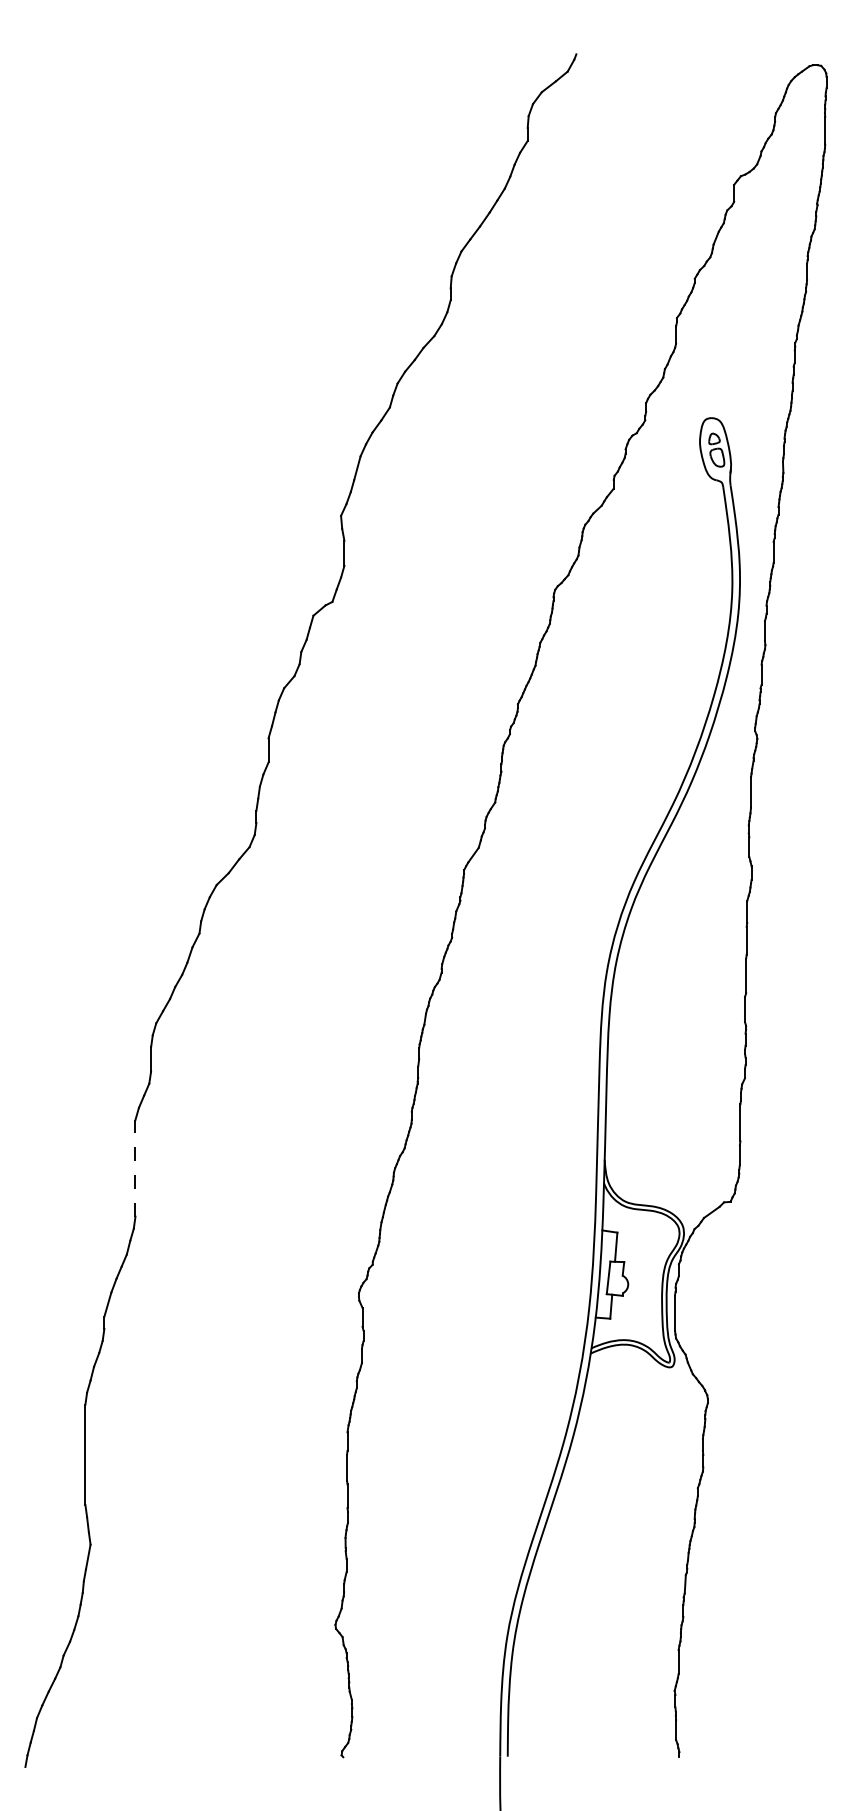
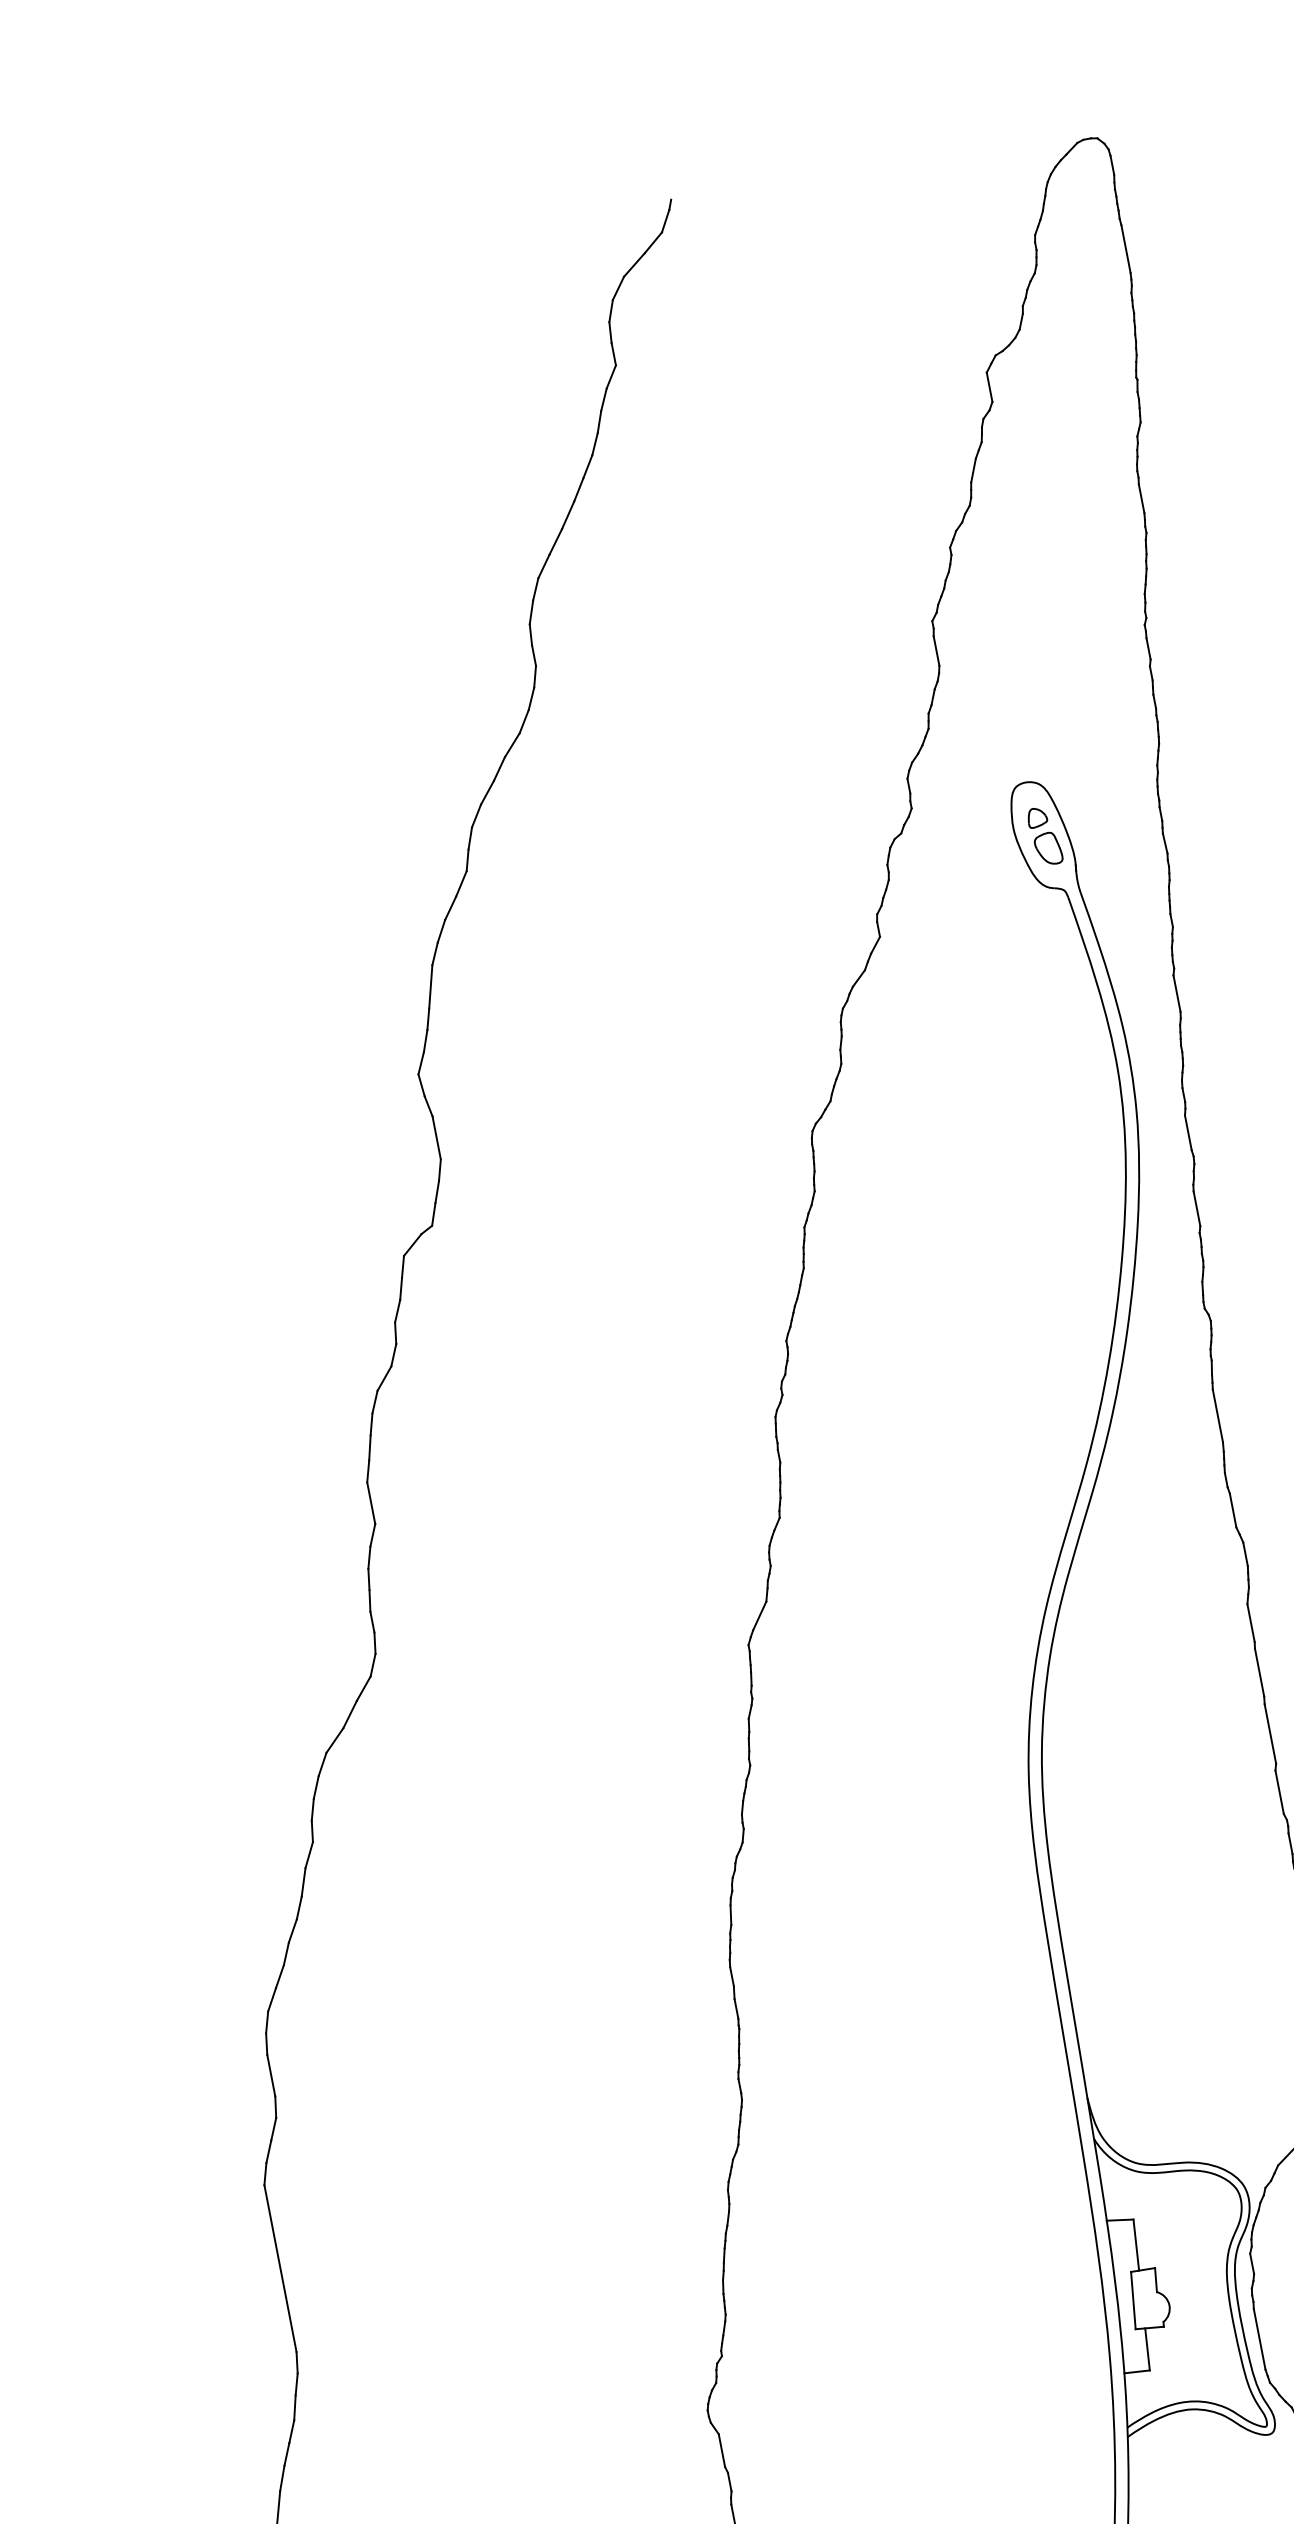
line: (135, 1167) -> (280, 2267), dashed -> solid

